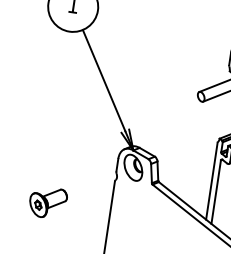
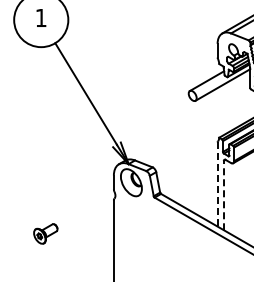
line: (211, 181) -> (217, 184), solid -> dashed
line: (216, 192) -> (224, 195), solid -> dashed
part: (47, 202) -> (45, 233), size x0.6

